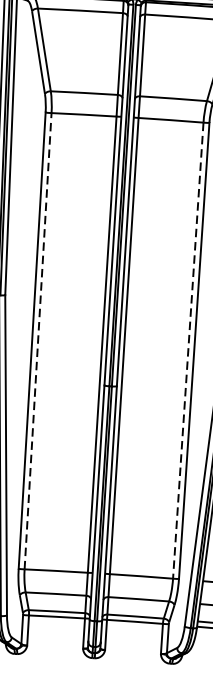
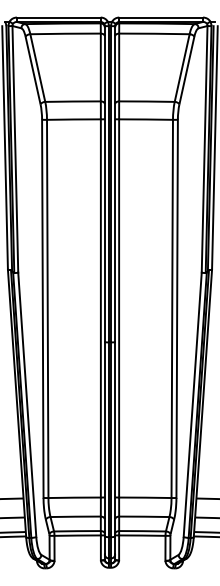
line: (37, 340) -> (47, 308), dashed -> solid
line: (188, 351) -> (172, 309), dashed -> solid

